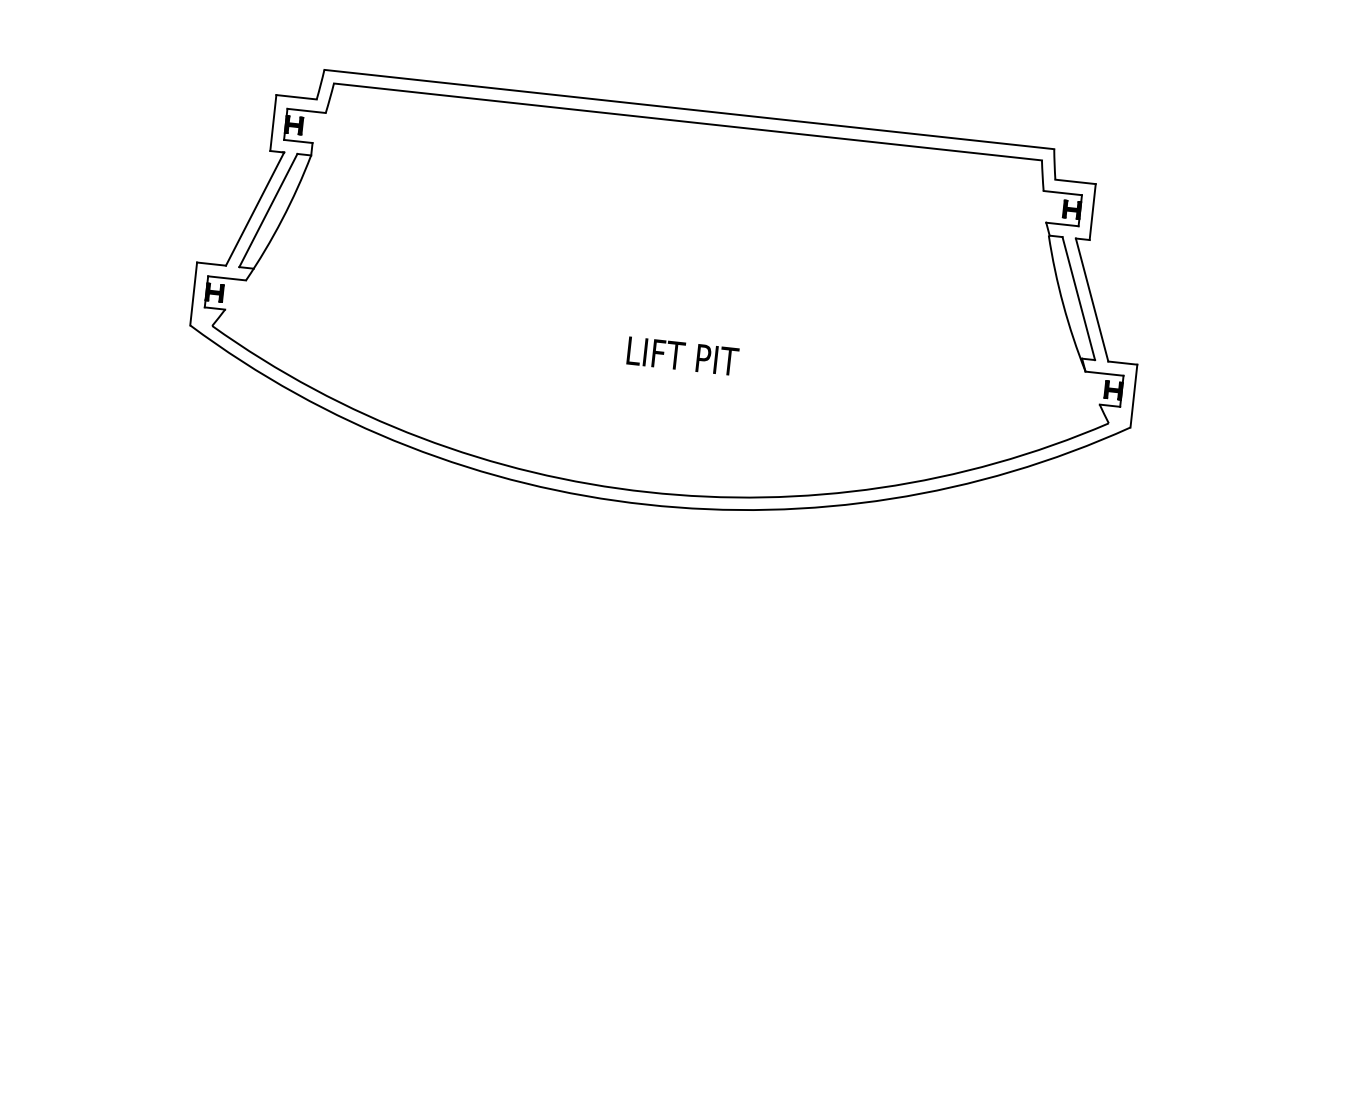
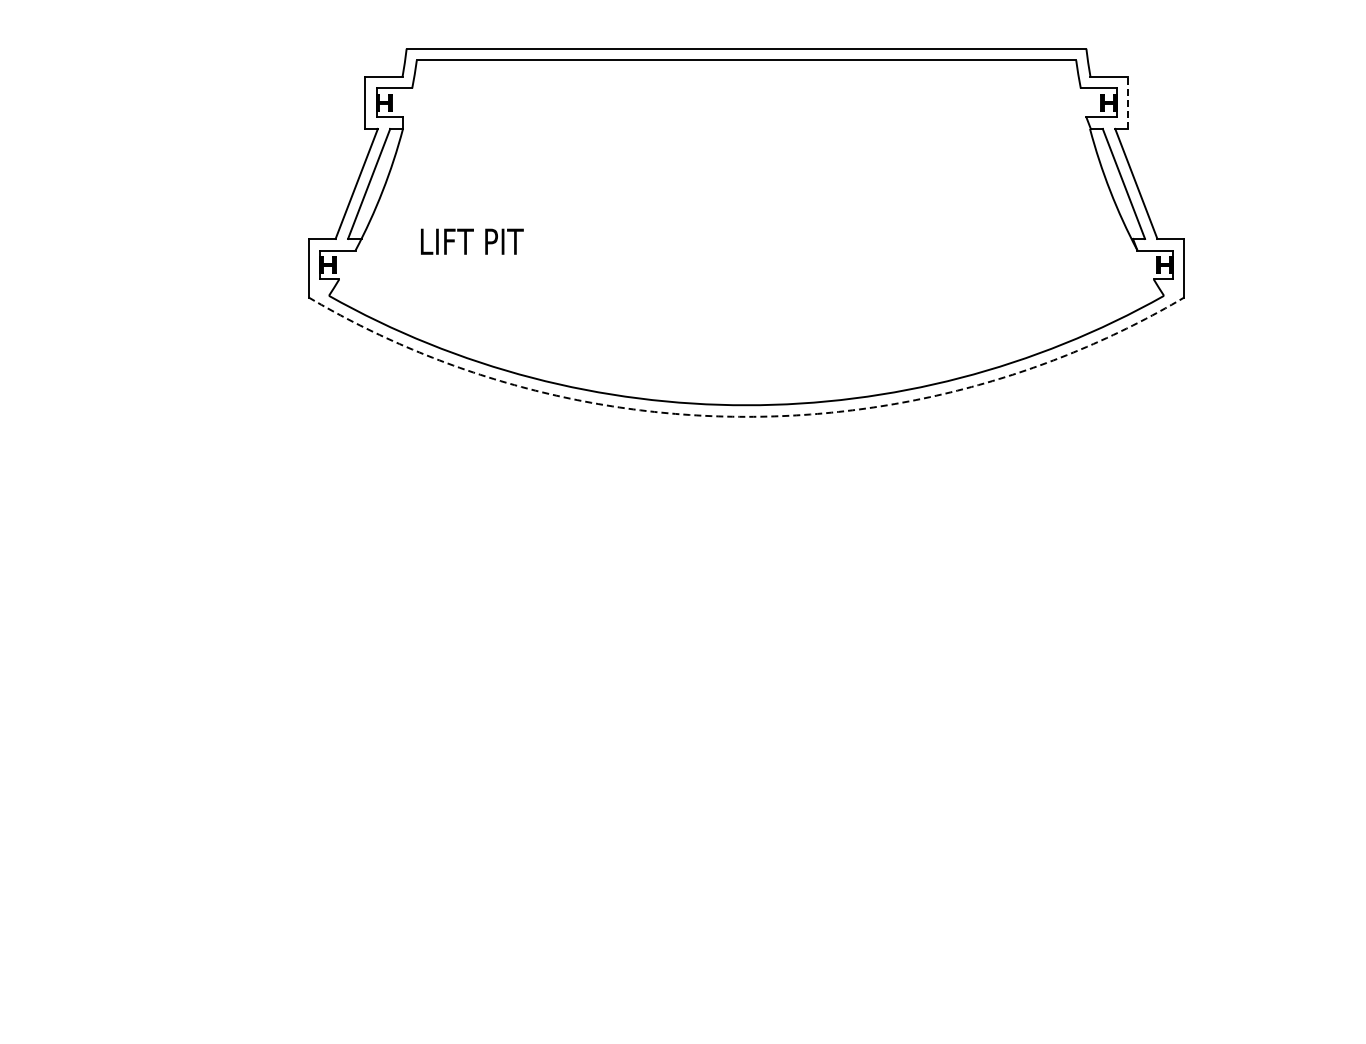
line: (1093, 211) -> (1128, 102), solid -> dashed
text: (683, 356) -> (472, 241), moved
arc: (646, 504) -> (746, 416), solid -> dashed

